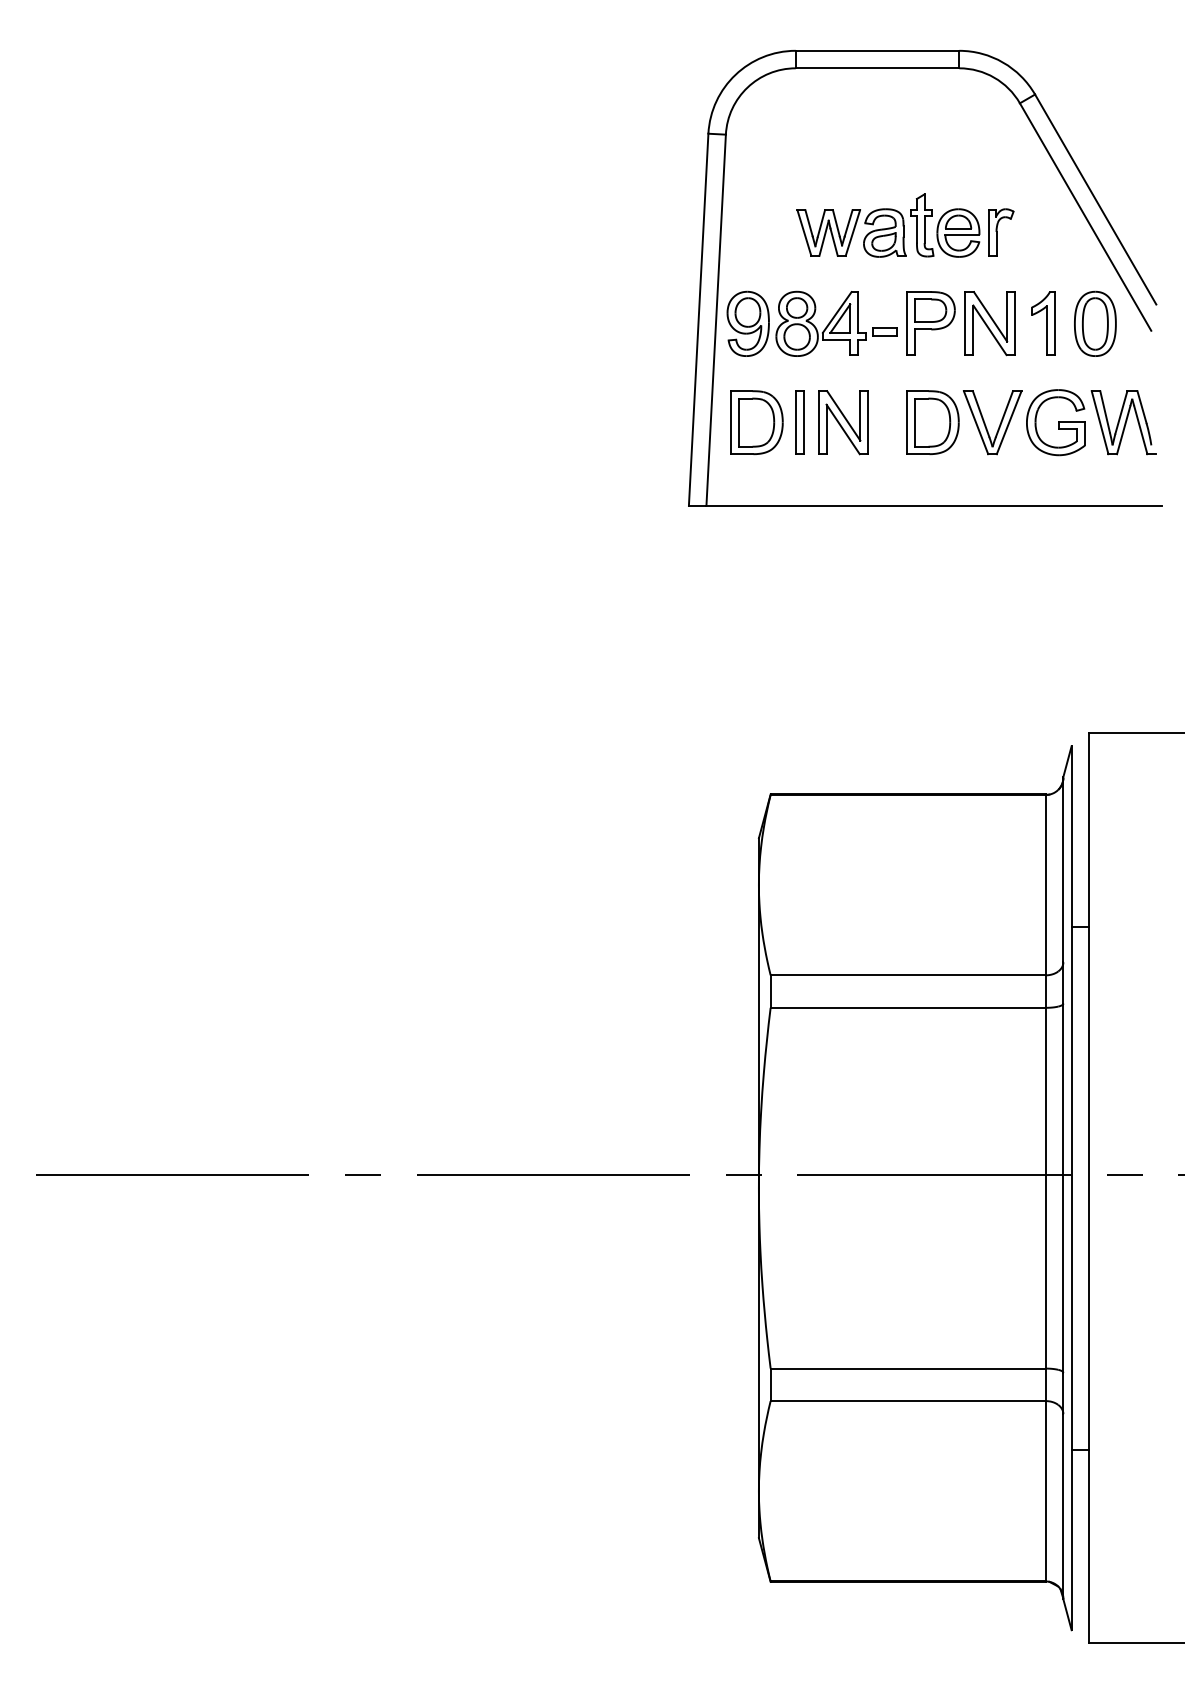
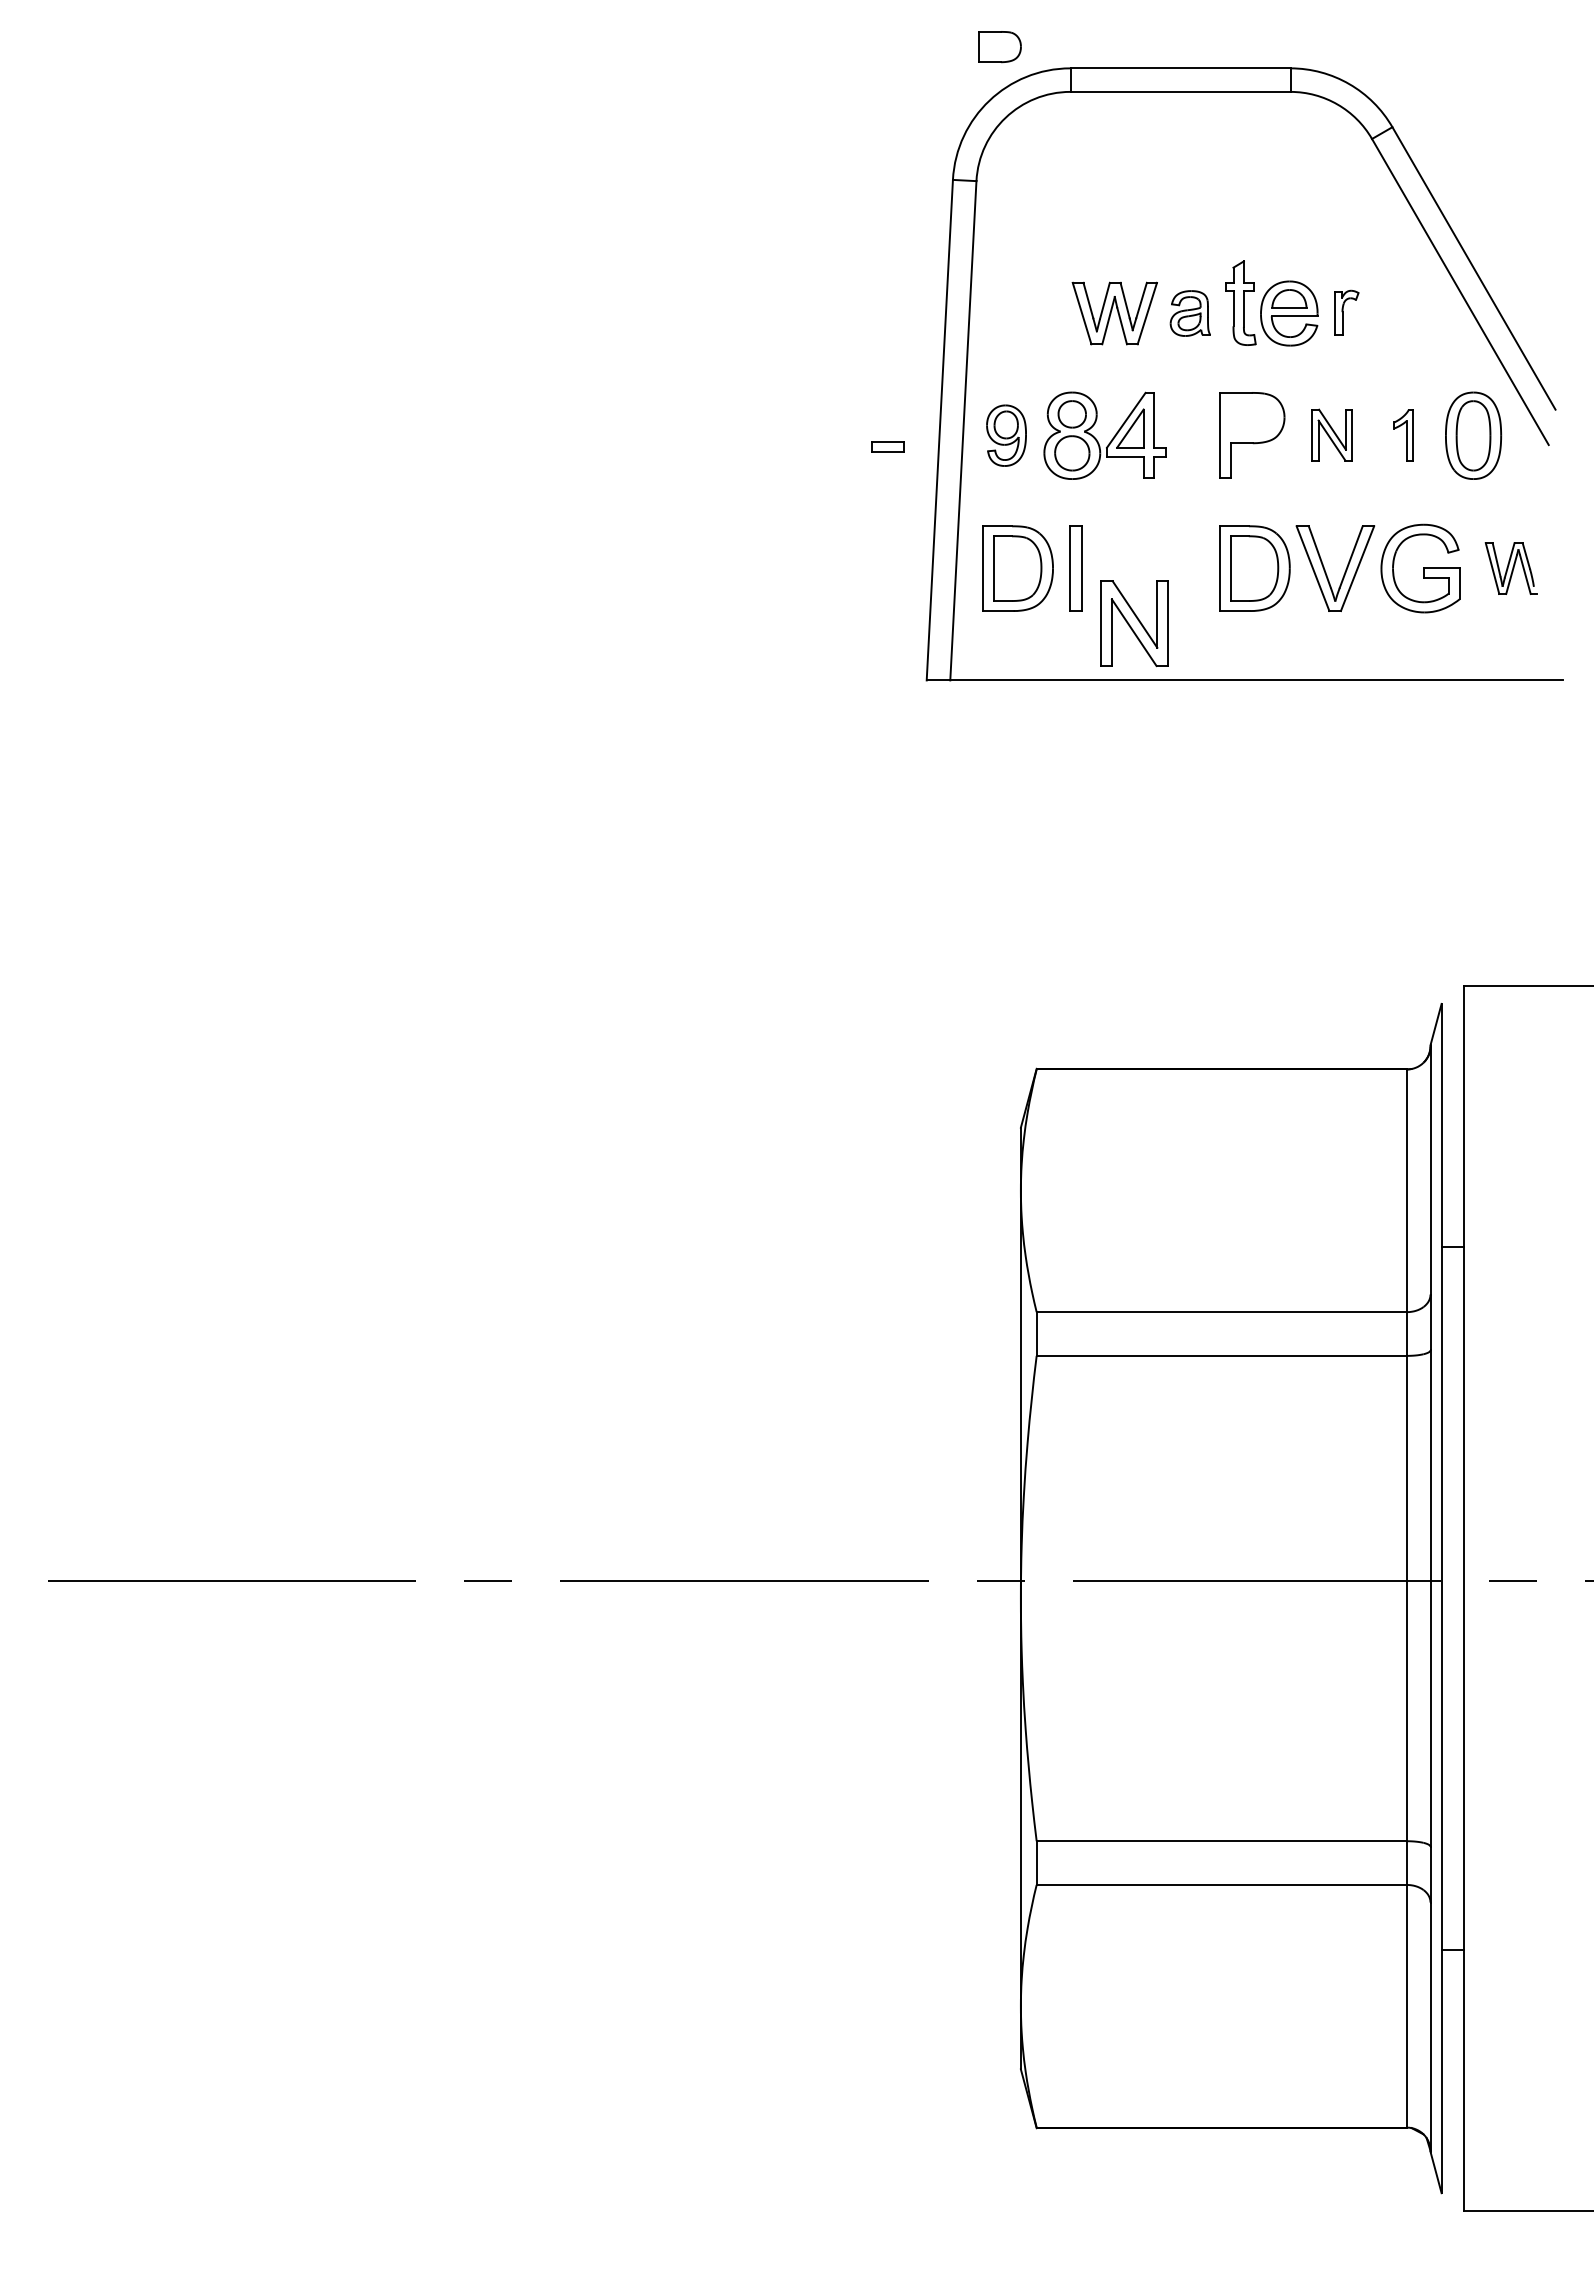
part: (1000, 232) -> (1346, 312), size x0.7
part: (884, 233) -> (1190, 313), size x0.7
part: (930, 311) -> (999, 47), moved
part: (990, 322) -> (1332, 434), size x0.6
part: (748, 323) -> (1006, 435), size x0.7
part: (1043, 323) -> (1403, 435), size x0.6
part: (884, 331) -> (887, 446), moved
part: (843, 422) -> (1134, 623), moved
part: (1123, 422) -> (1511, 568), size x0.6

